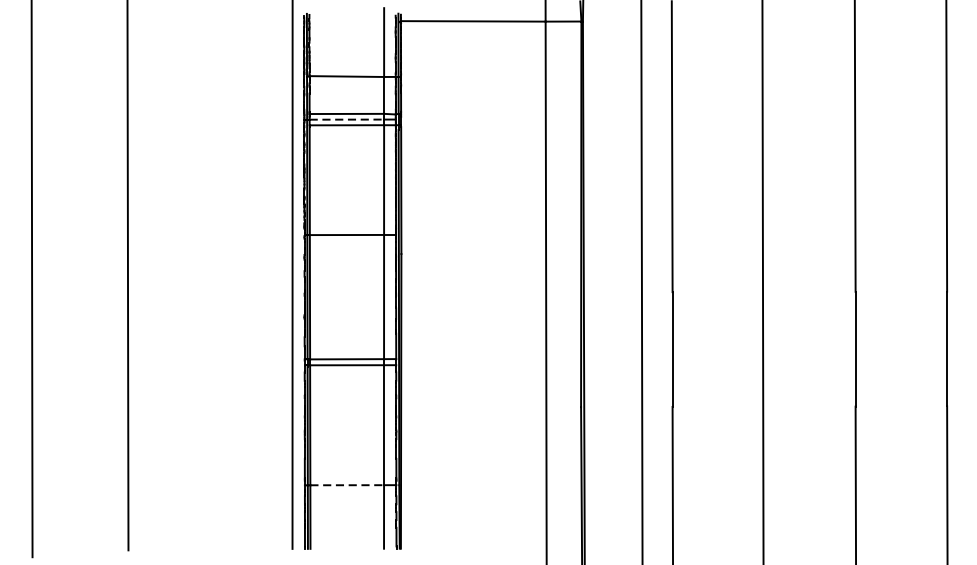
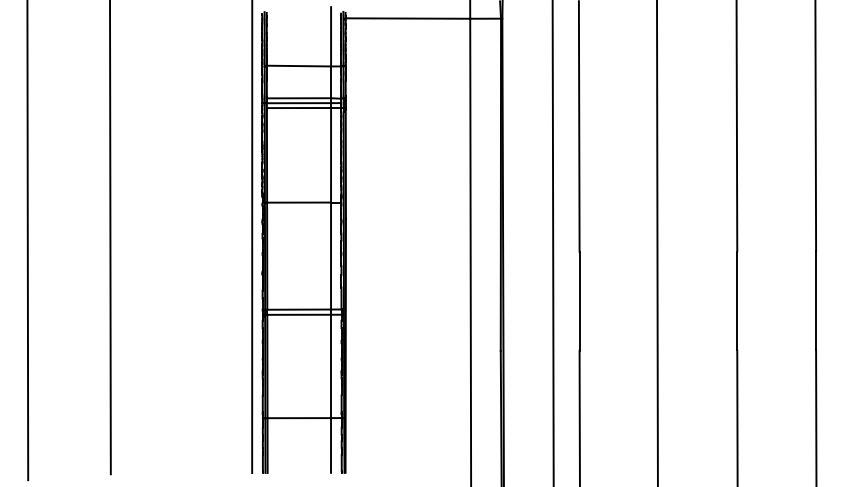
line: (347, 119) -> (299, 103), dashed -> solid
line: (347, 485) -> (299, 418), dashed -> solid

